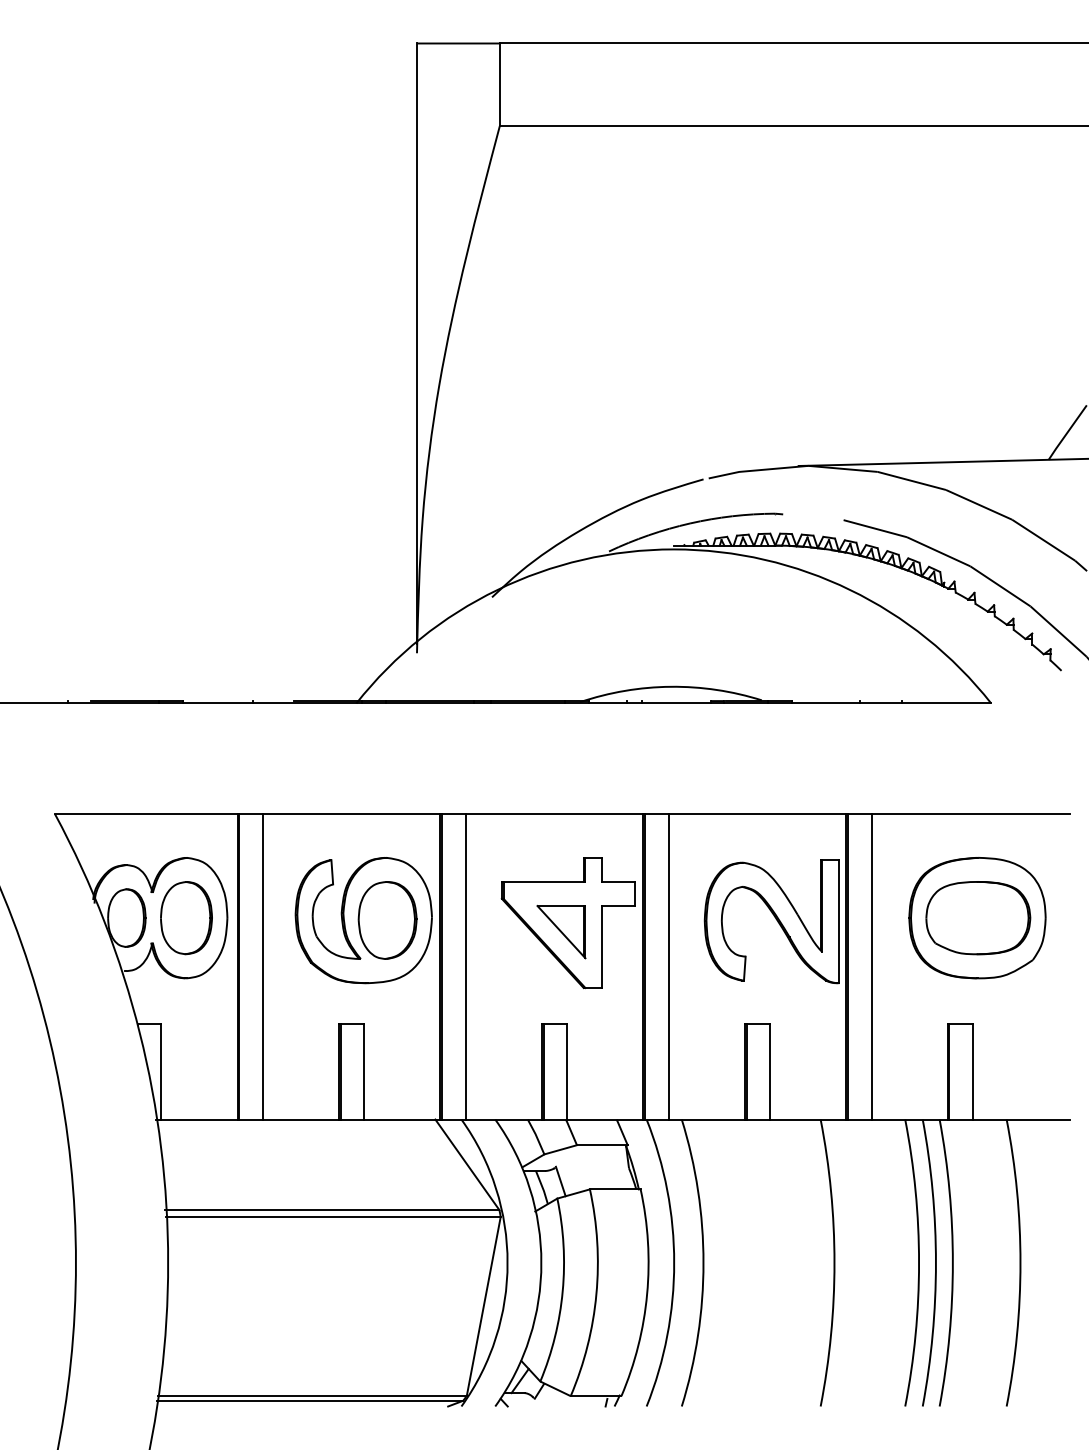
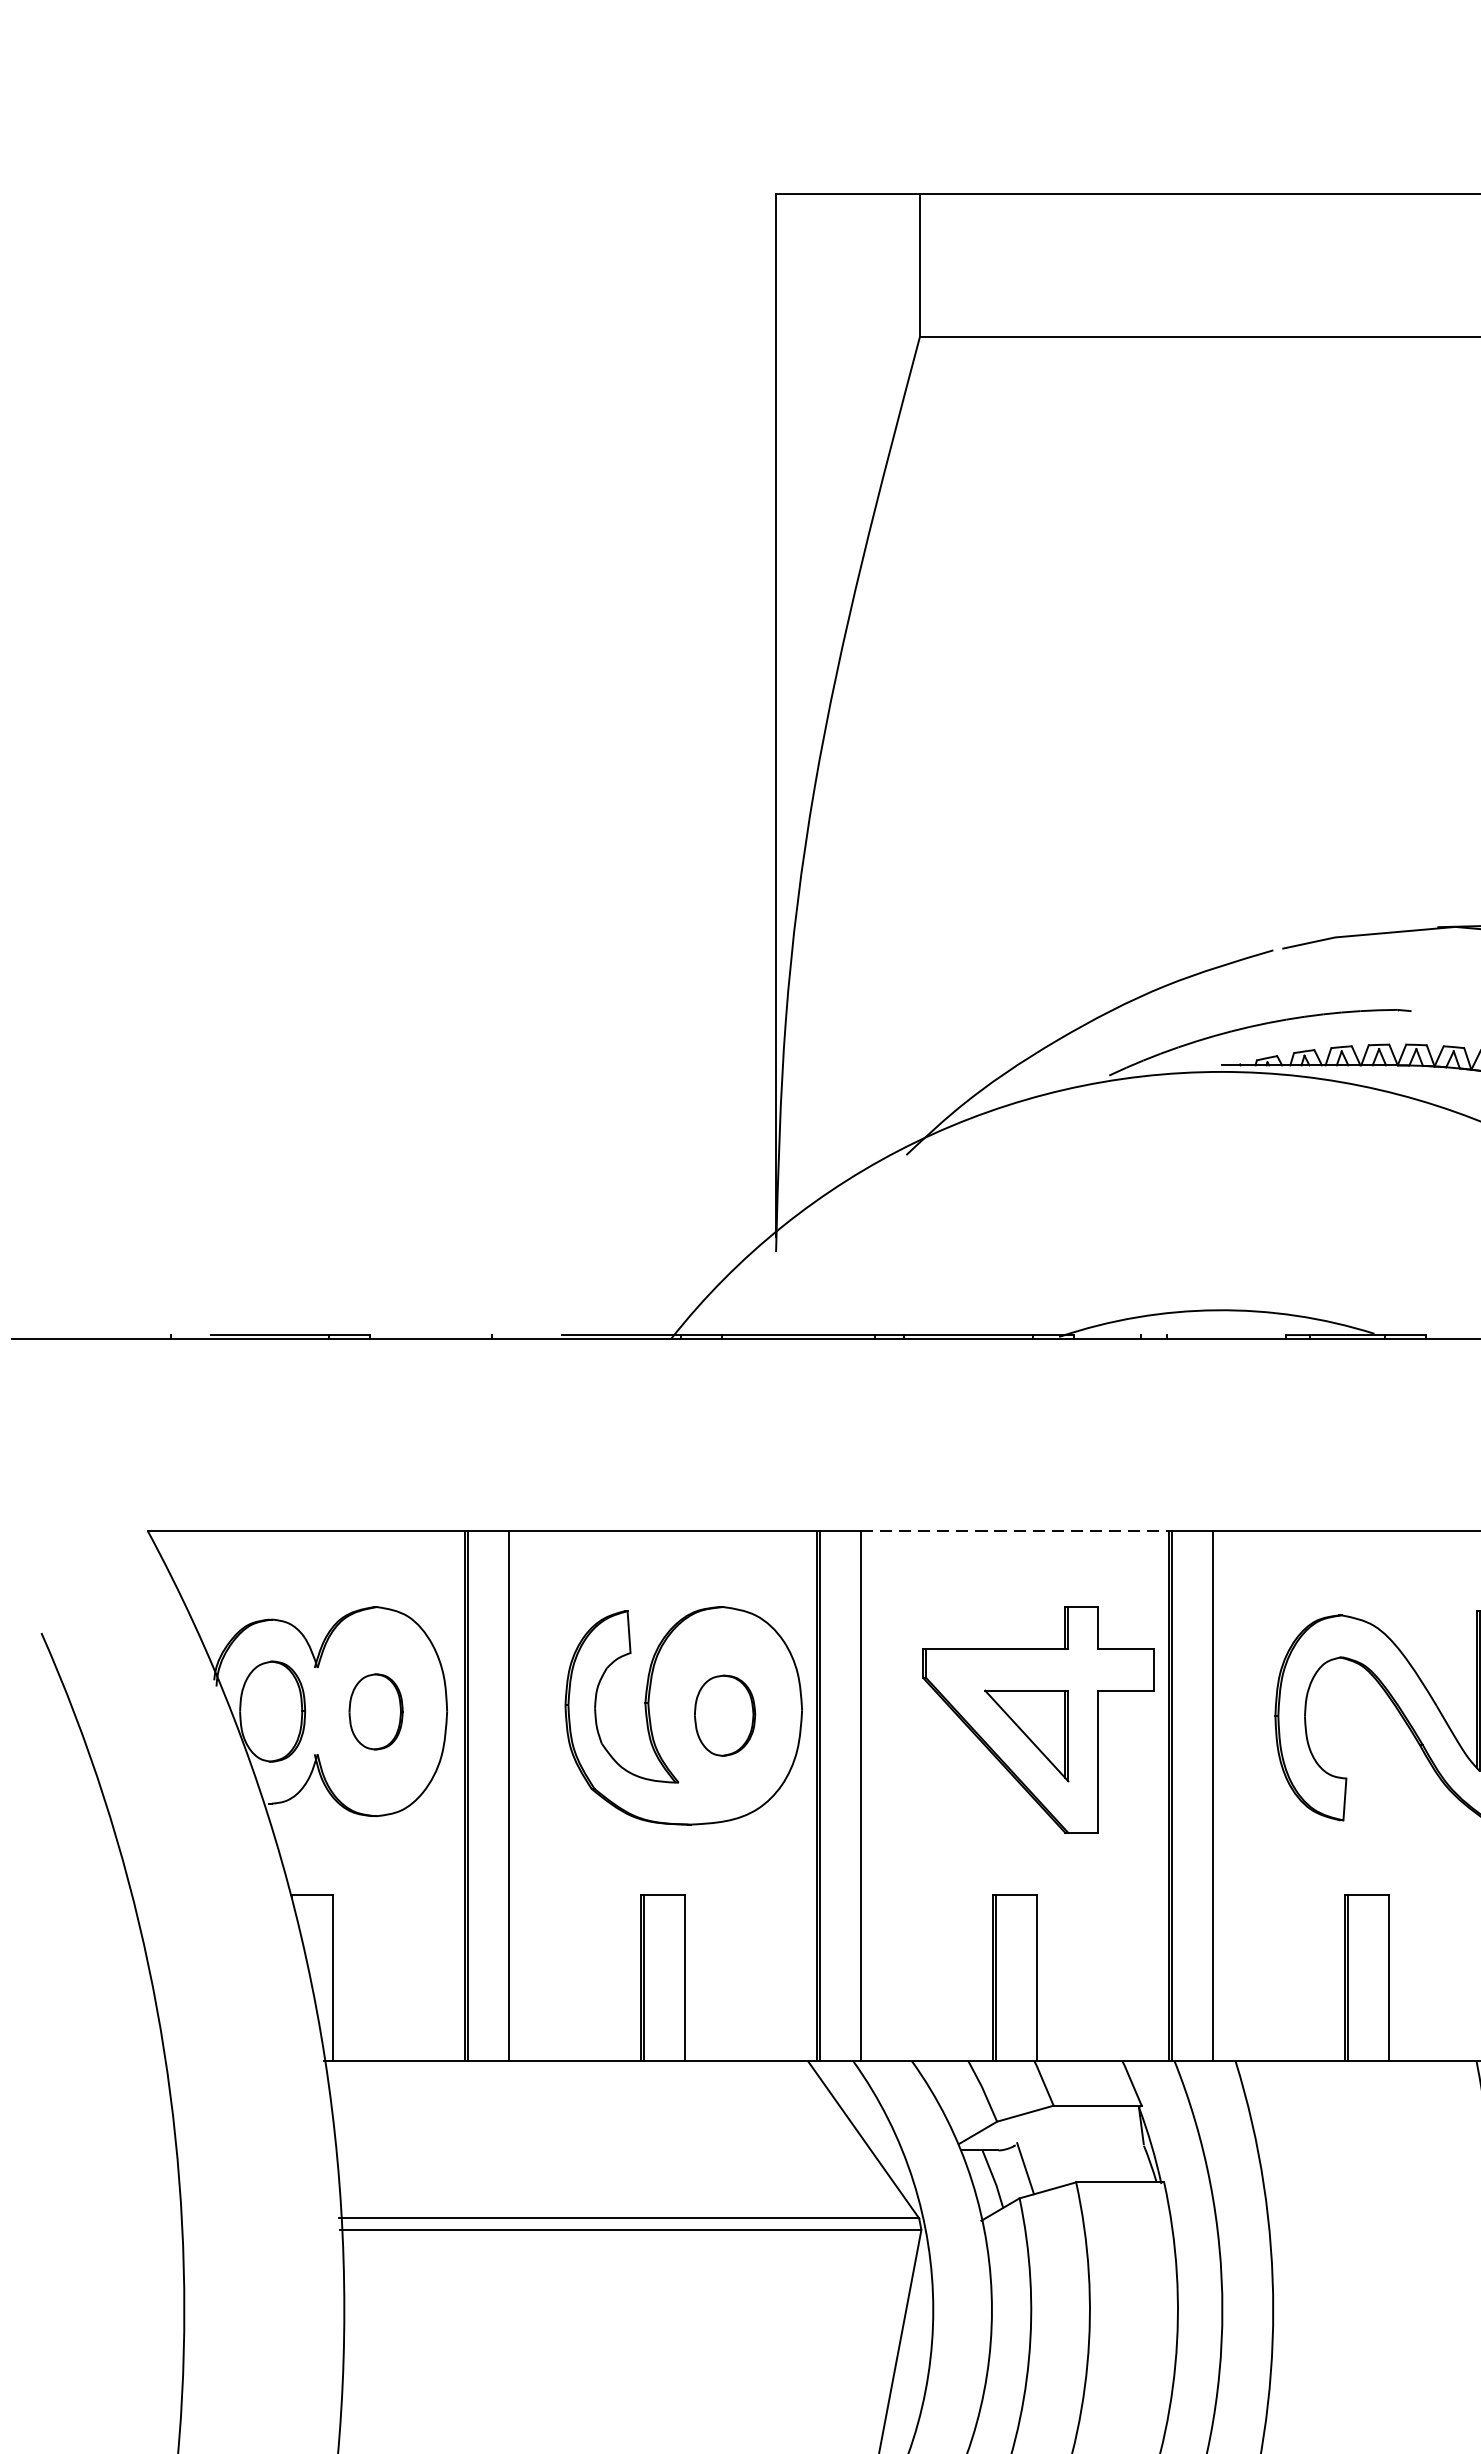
line: (554, 814) -> (1014, 1531), solid -> dashed
part: (186, 918) -> (376, 1712), size x0.6
part: (387, 920) -> (724, 1715), size x0.6

